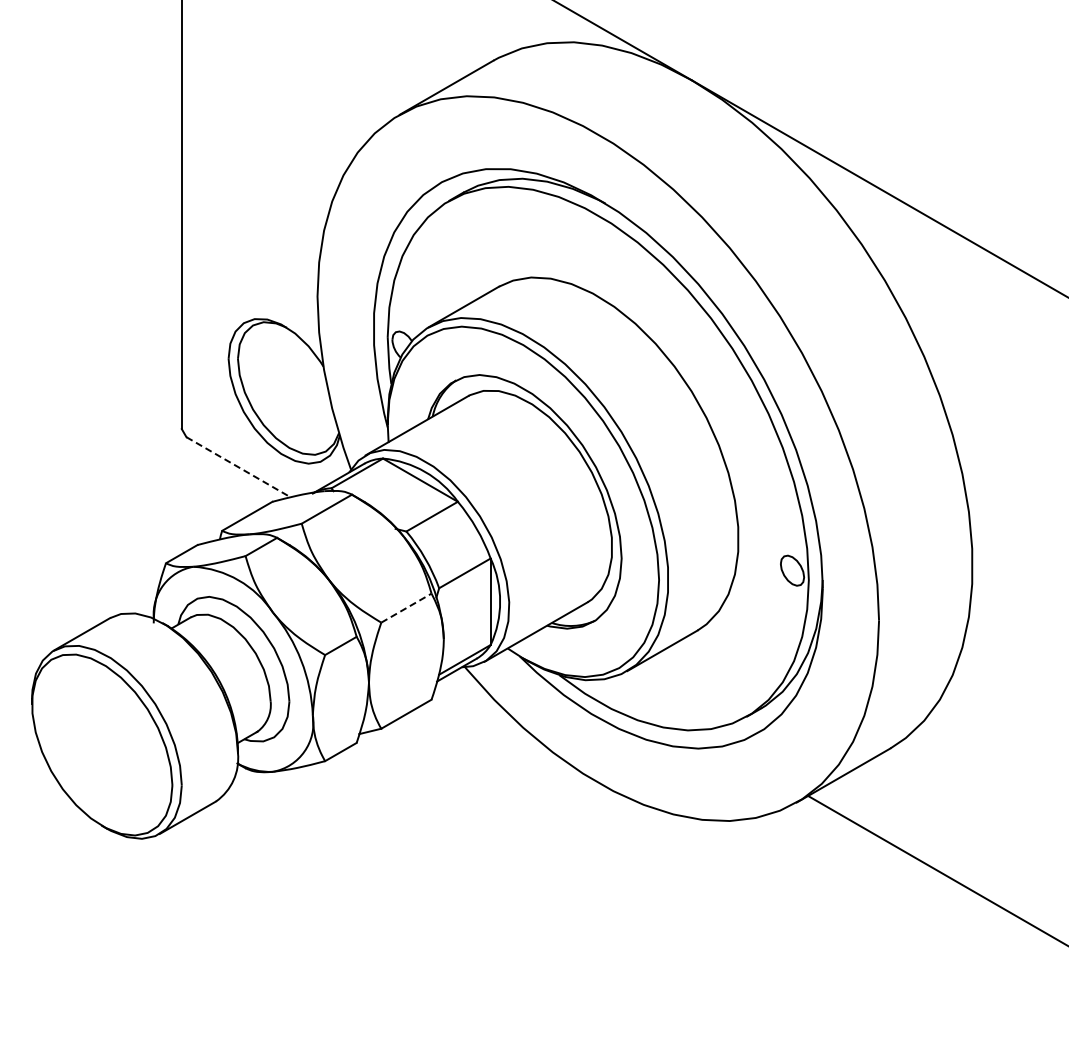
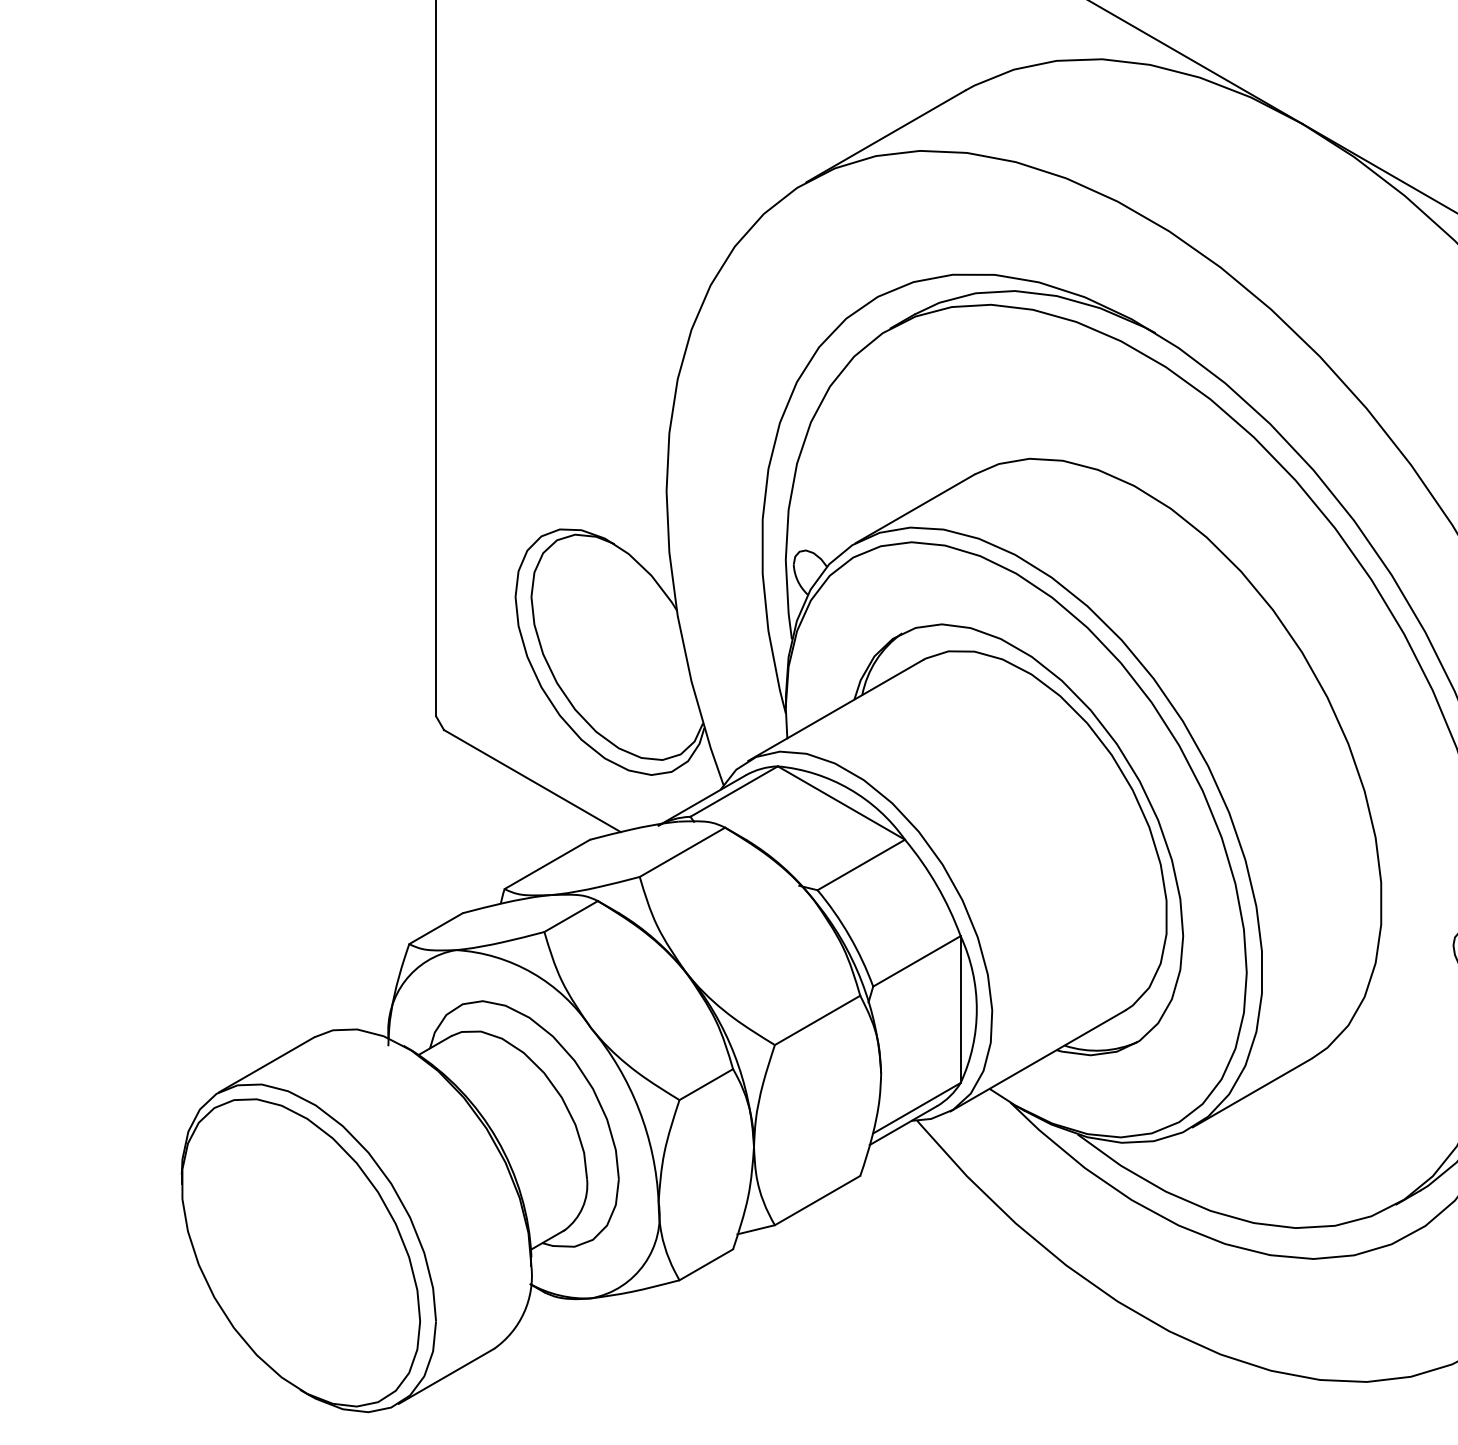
line: (239, 467) -> (534, 781), dashed -> solid
line: (406, 607) -> (817, 1019), dashed -> solid

